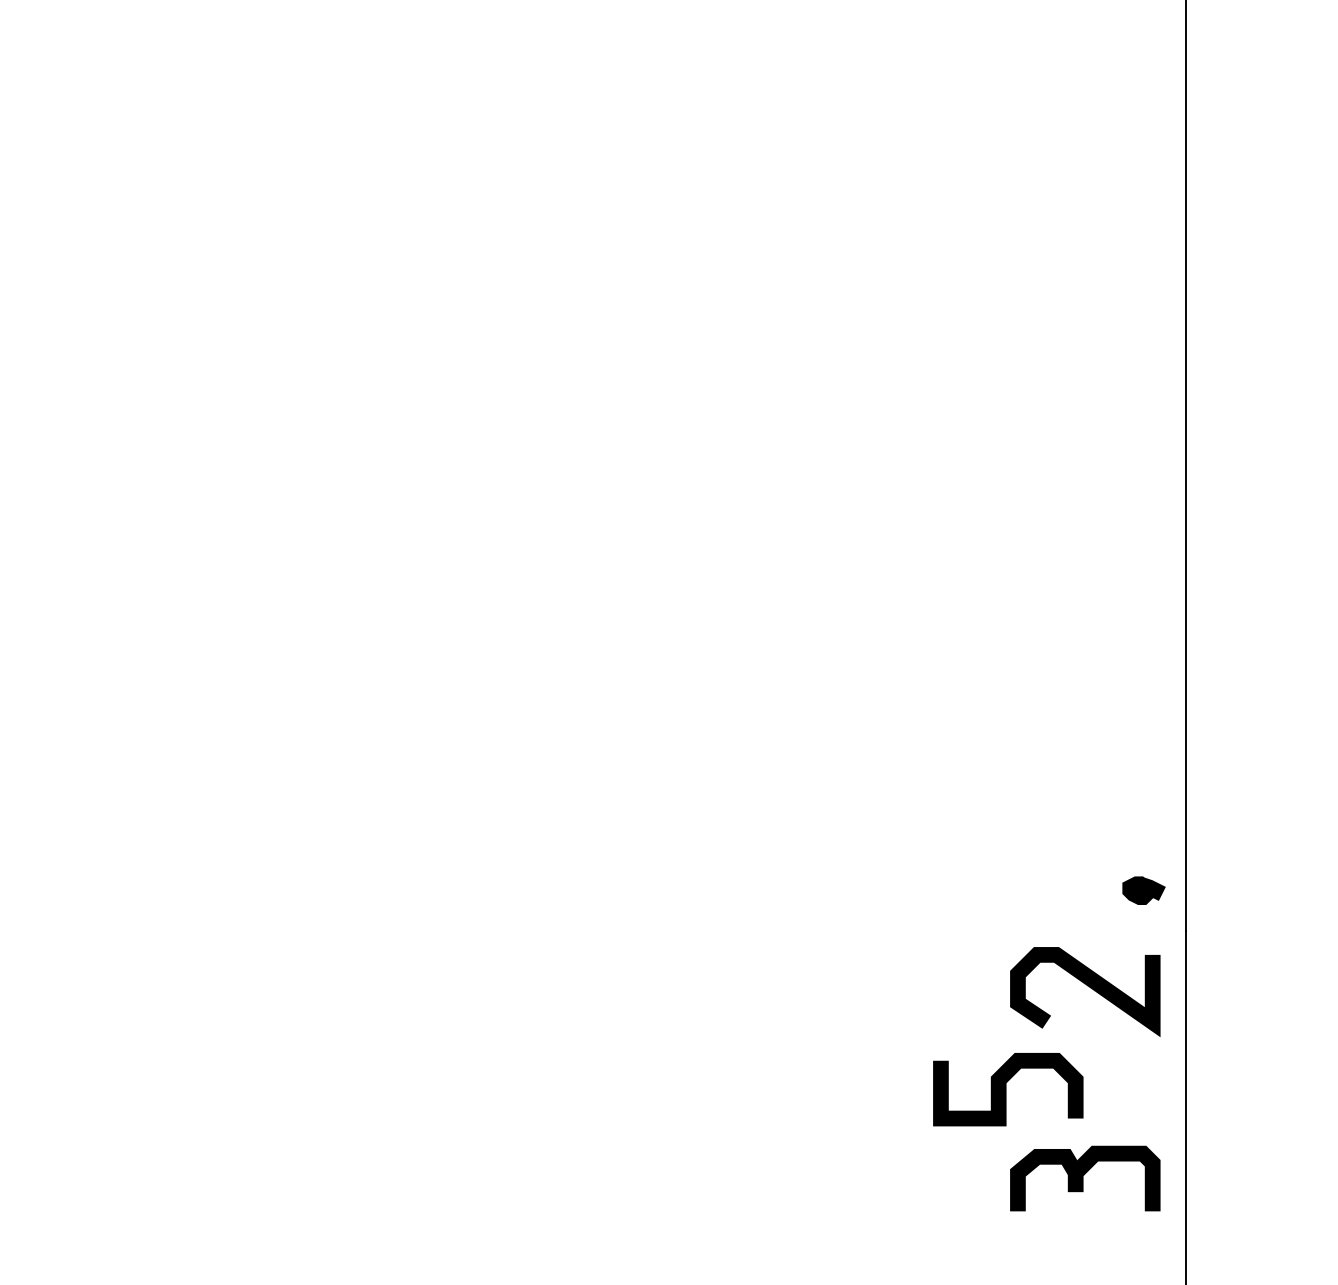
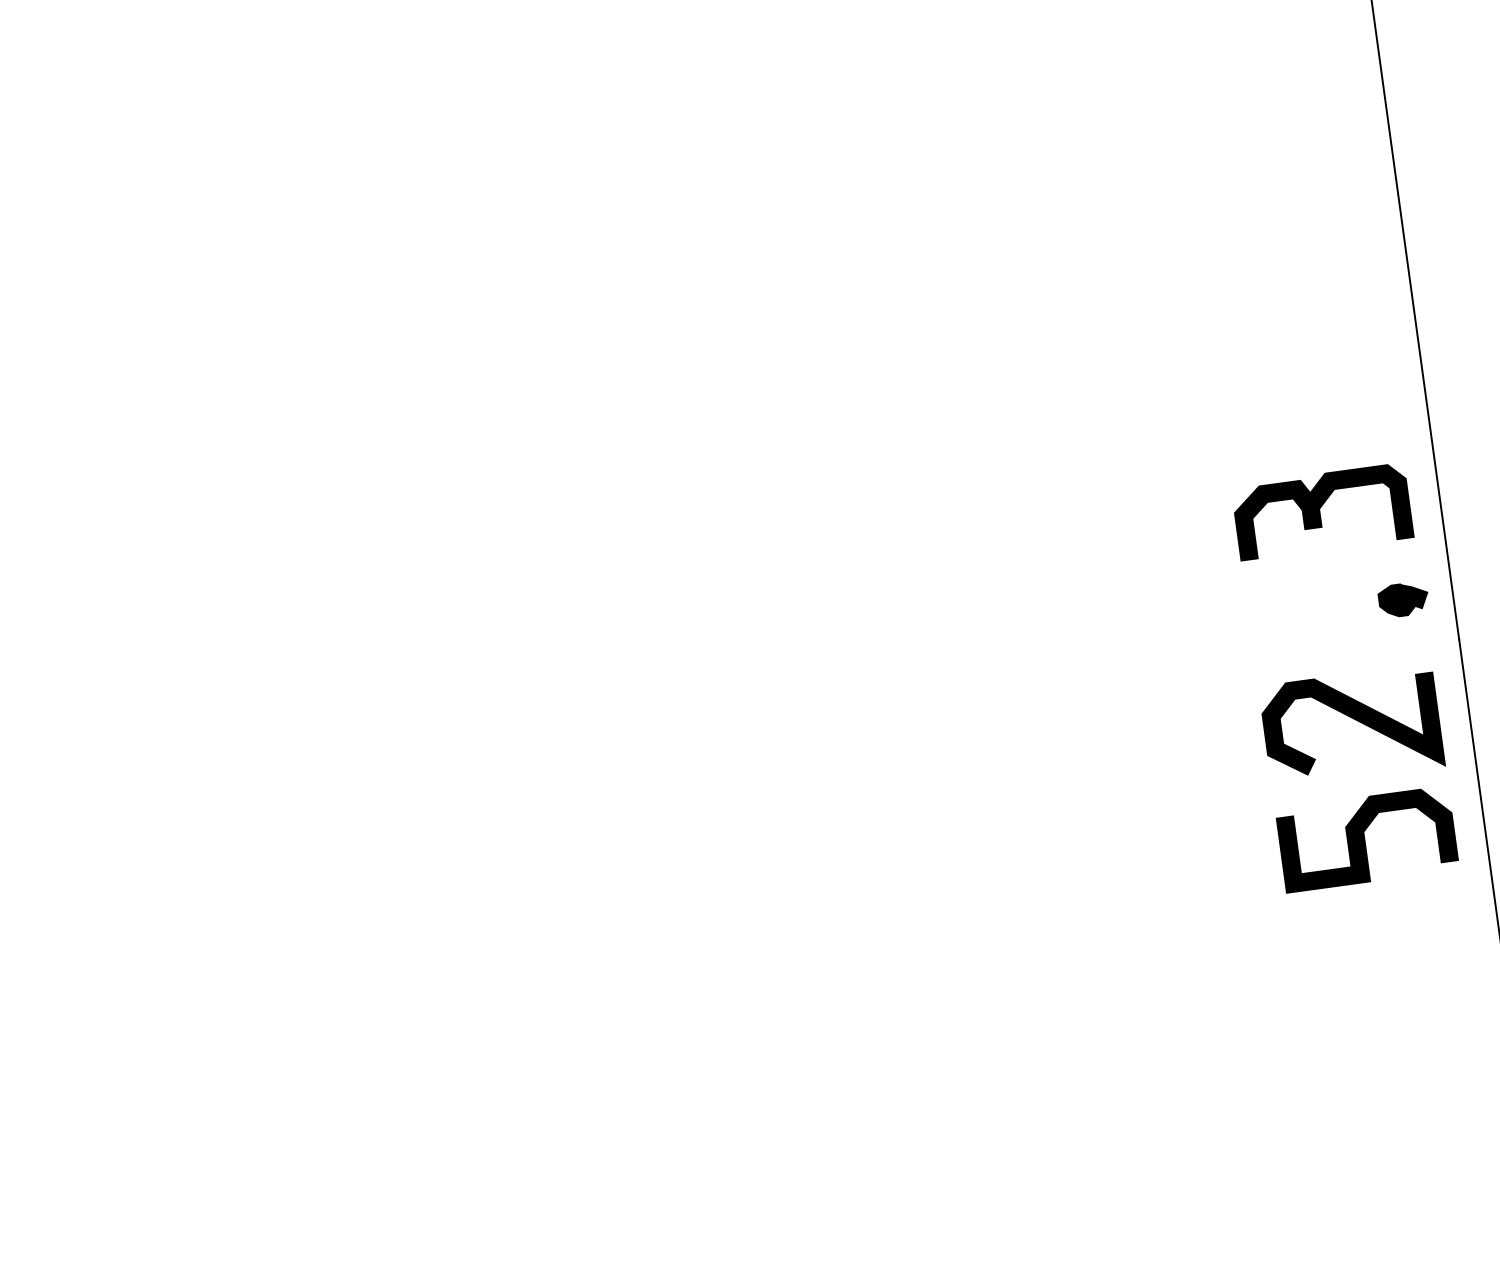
curve: (1006, 1089) -> (1365, 839), moved
part: (1085, 1178) -> (1322, 511), moved

